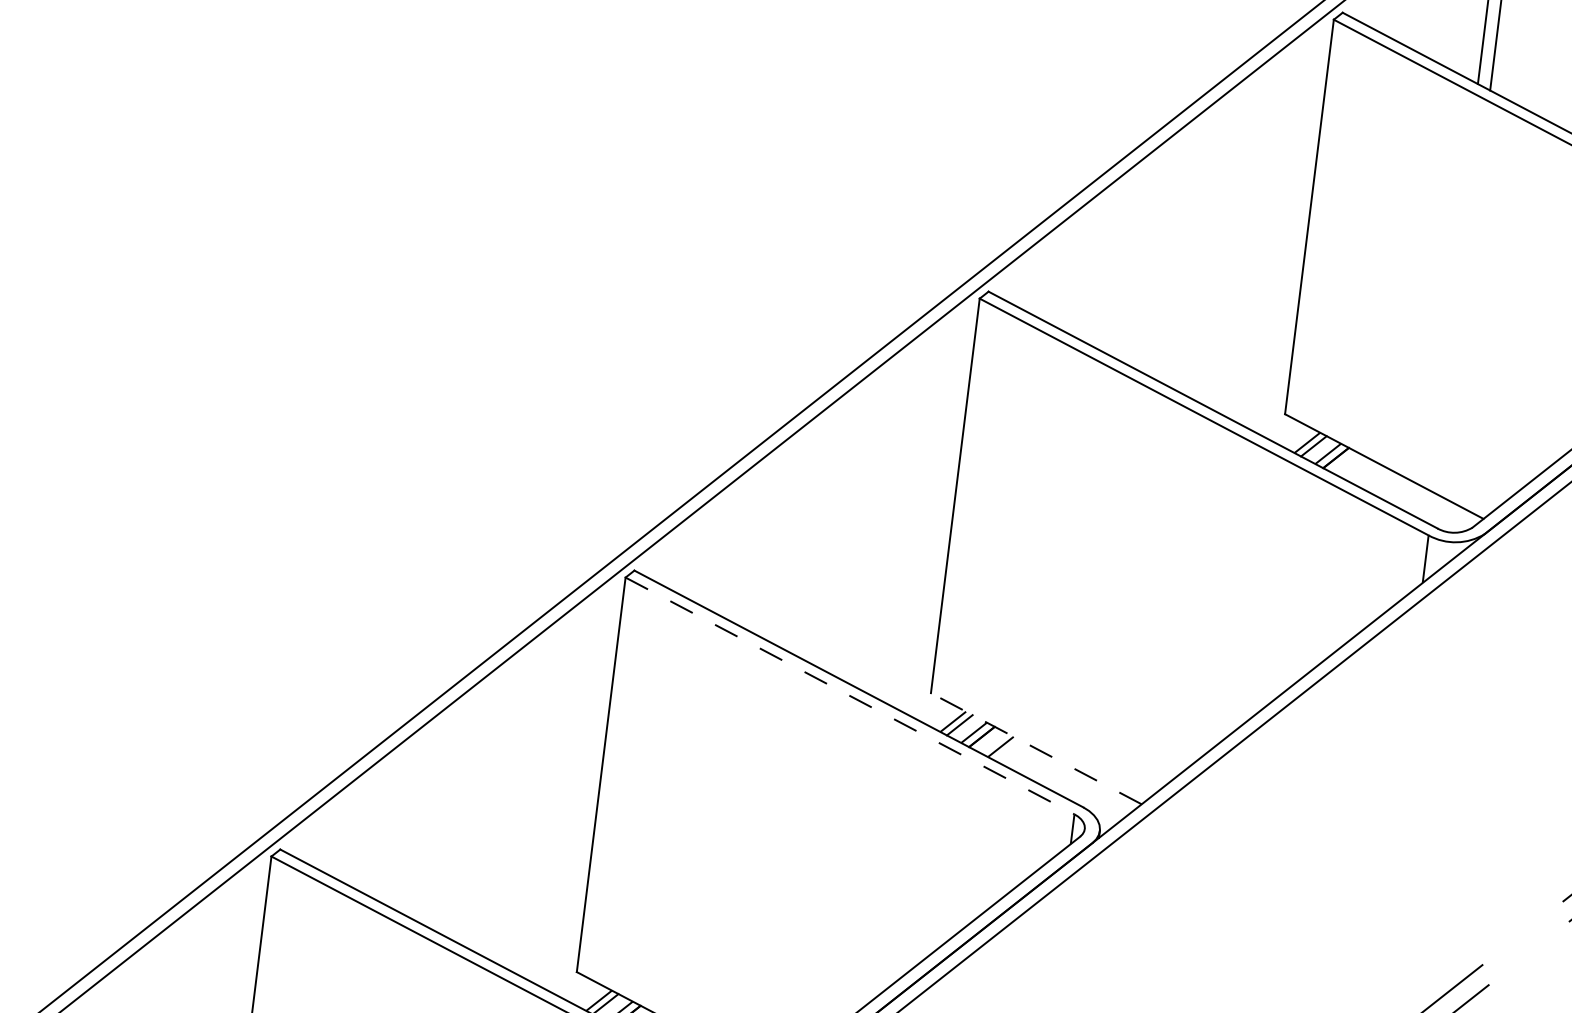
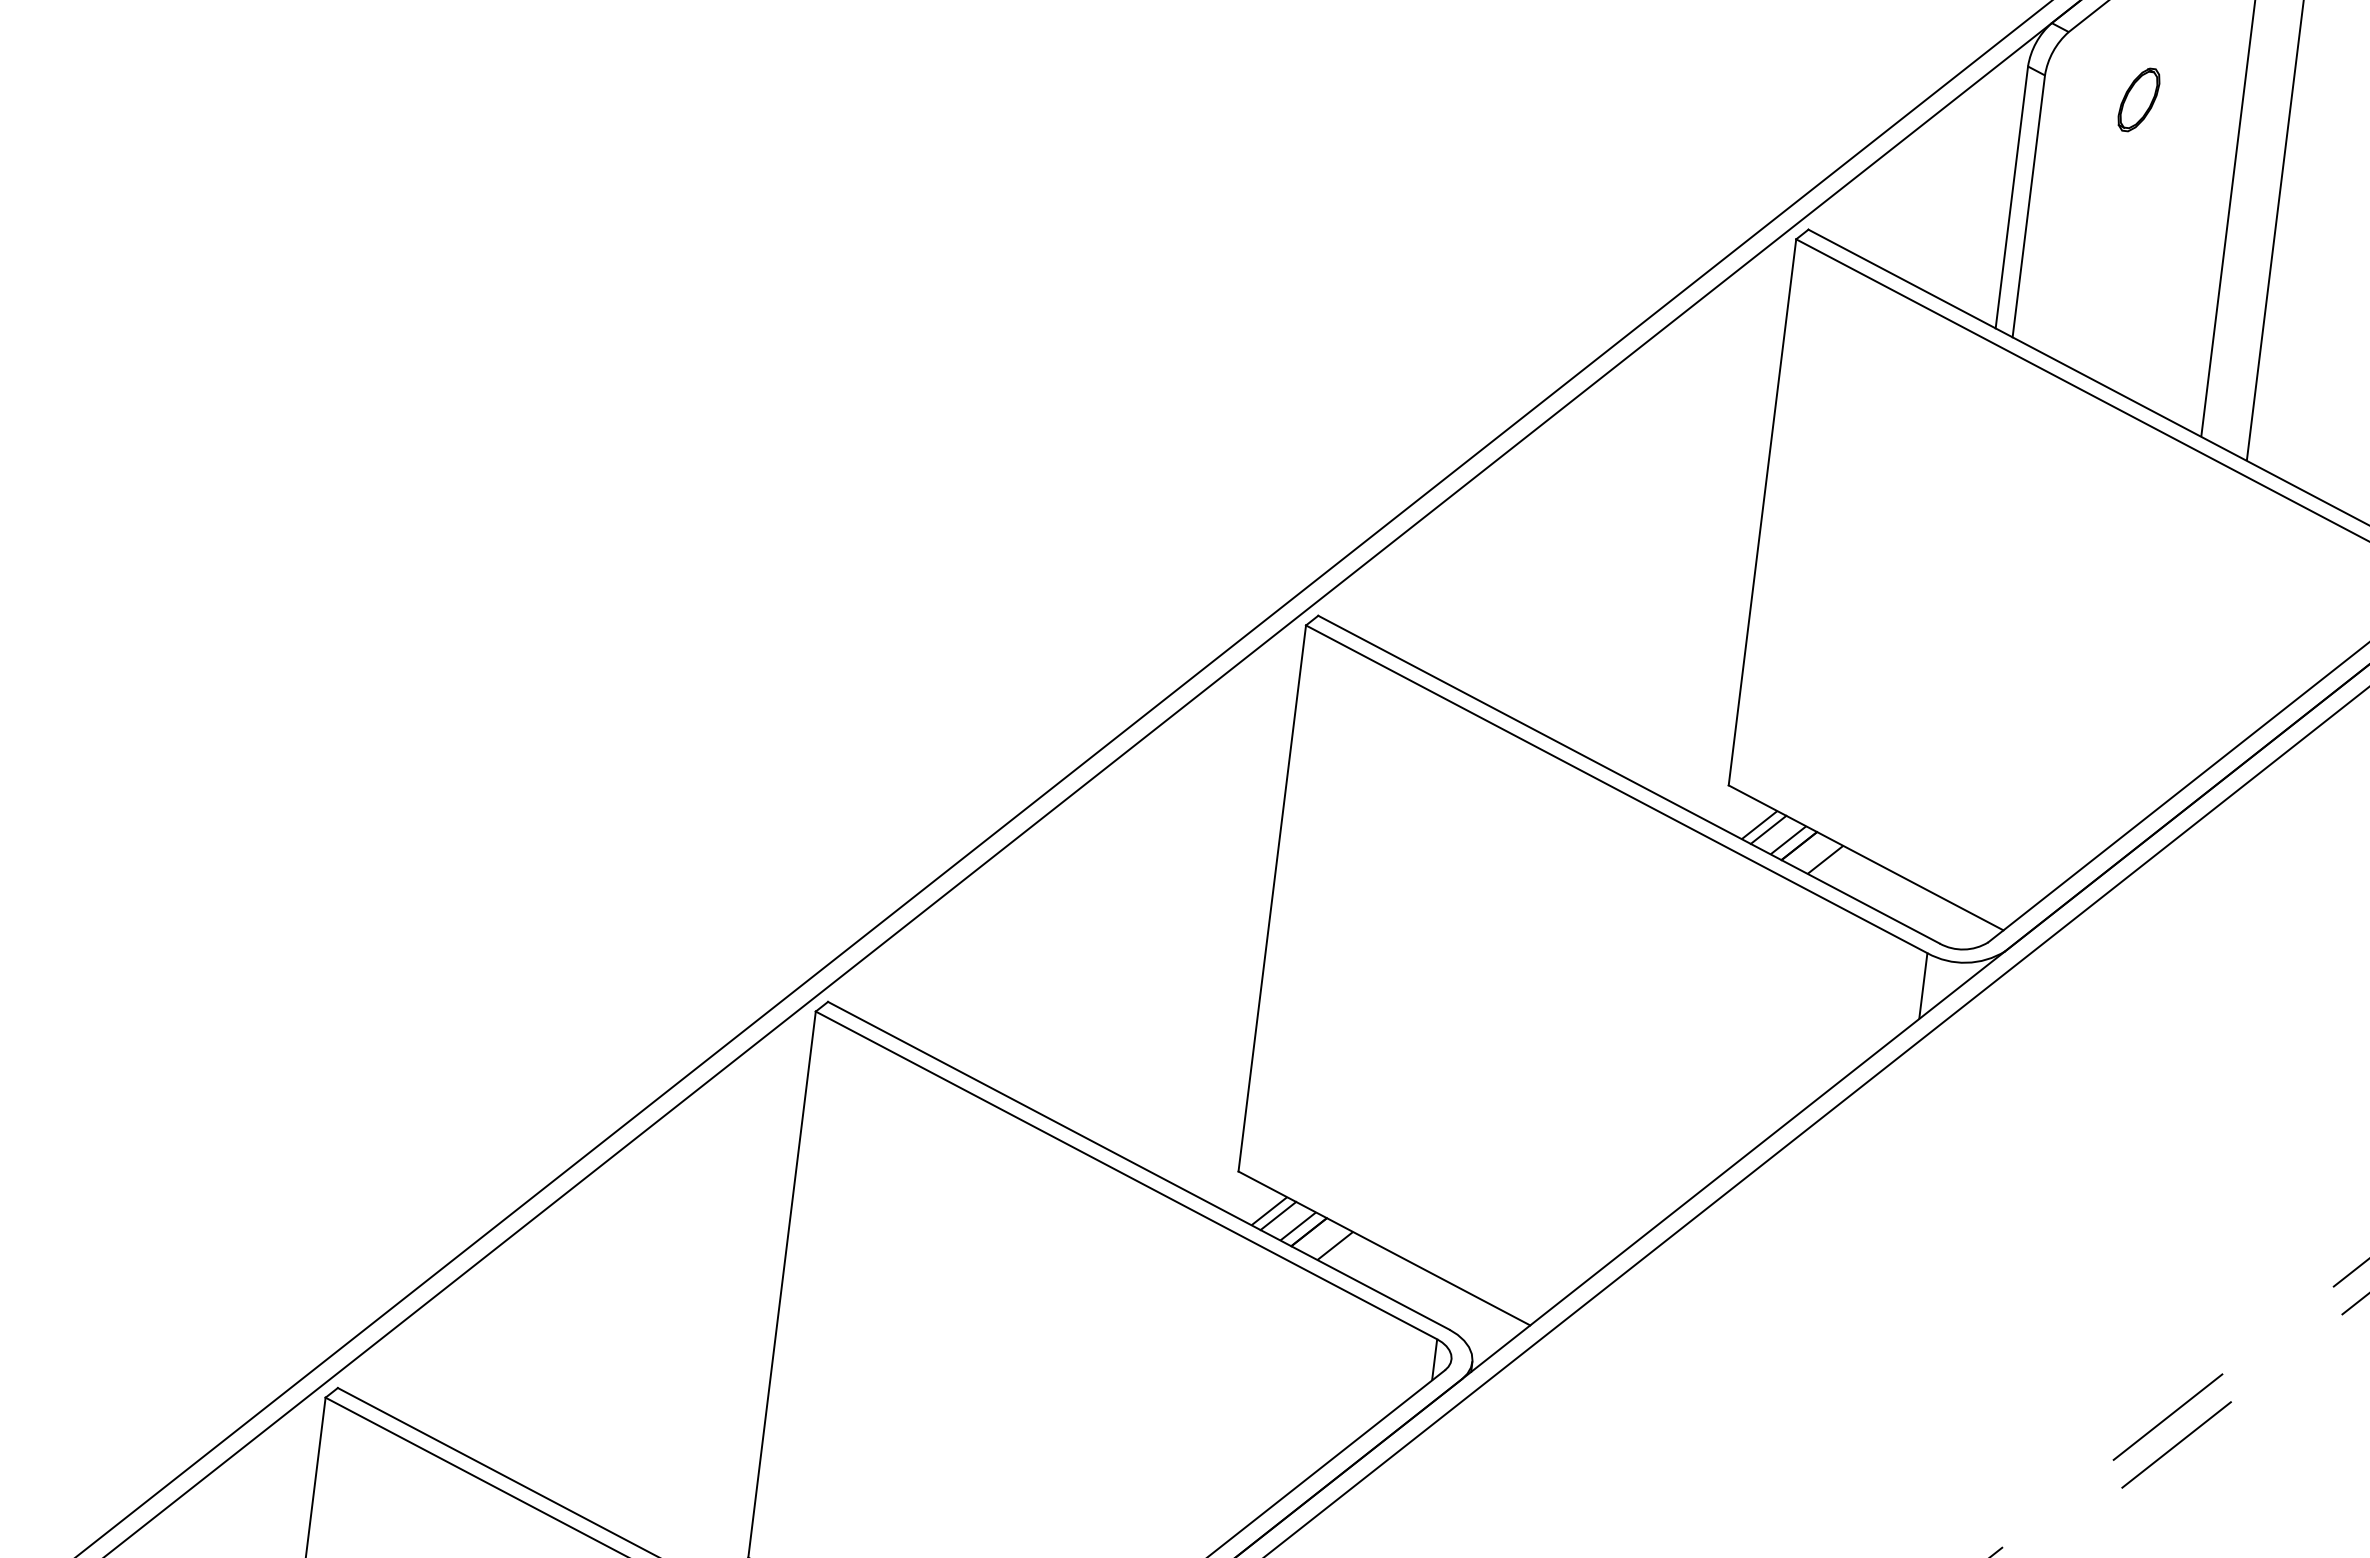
line: (1354, 467) -> (1825, 859), added
line: (850, 696) -> (1126, 1175), dashed -> solid
line: (1036, 748) -> (1384, 1248), dashed -> solid

